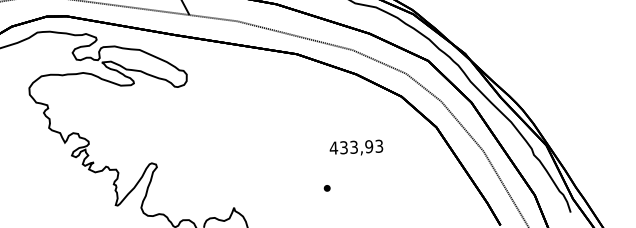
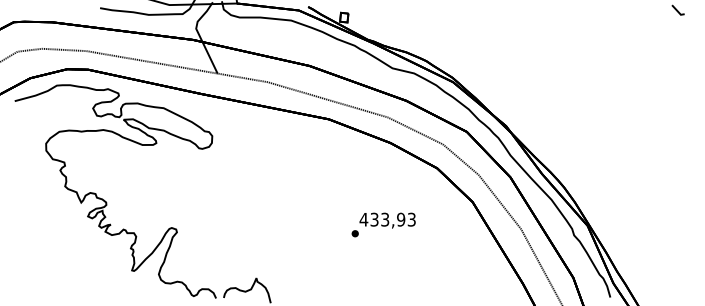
part: (326, 188) -> (354, 233), moved

